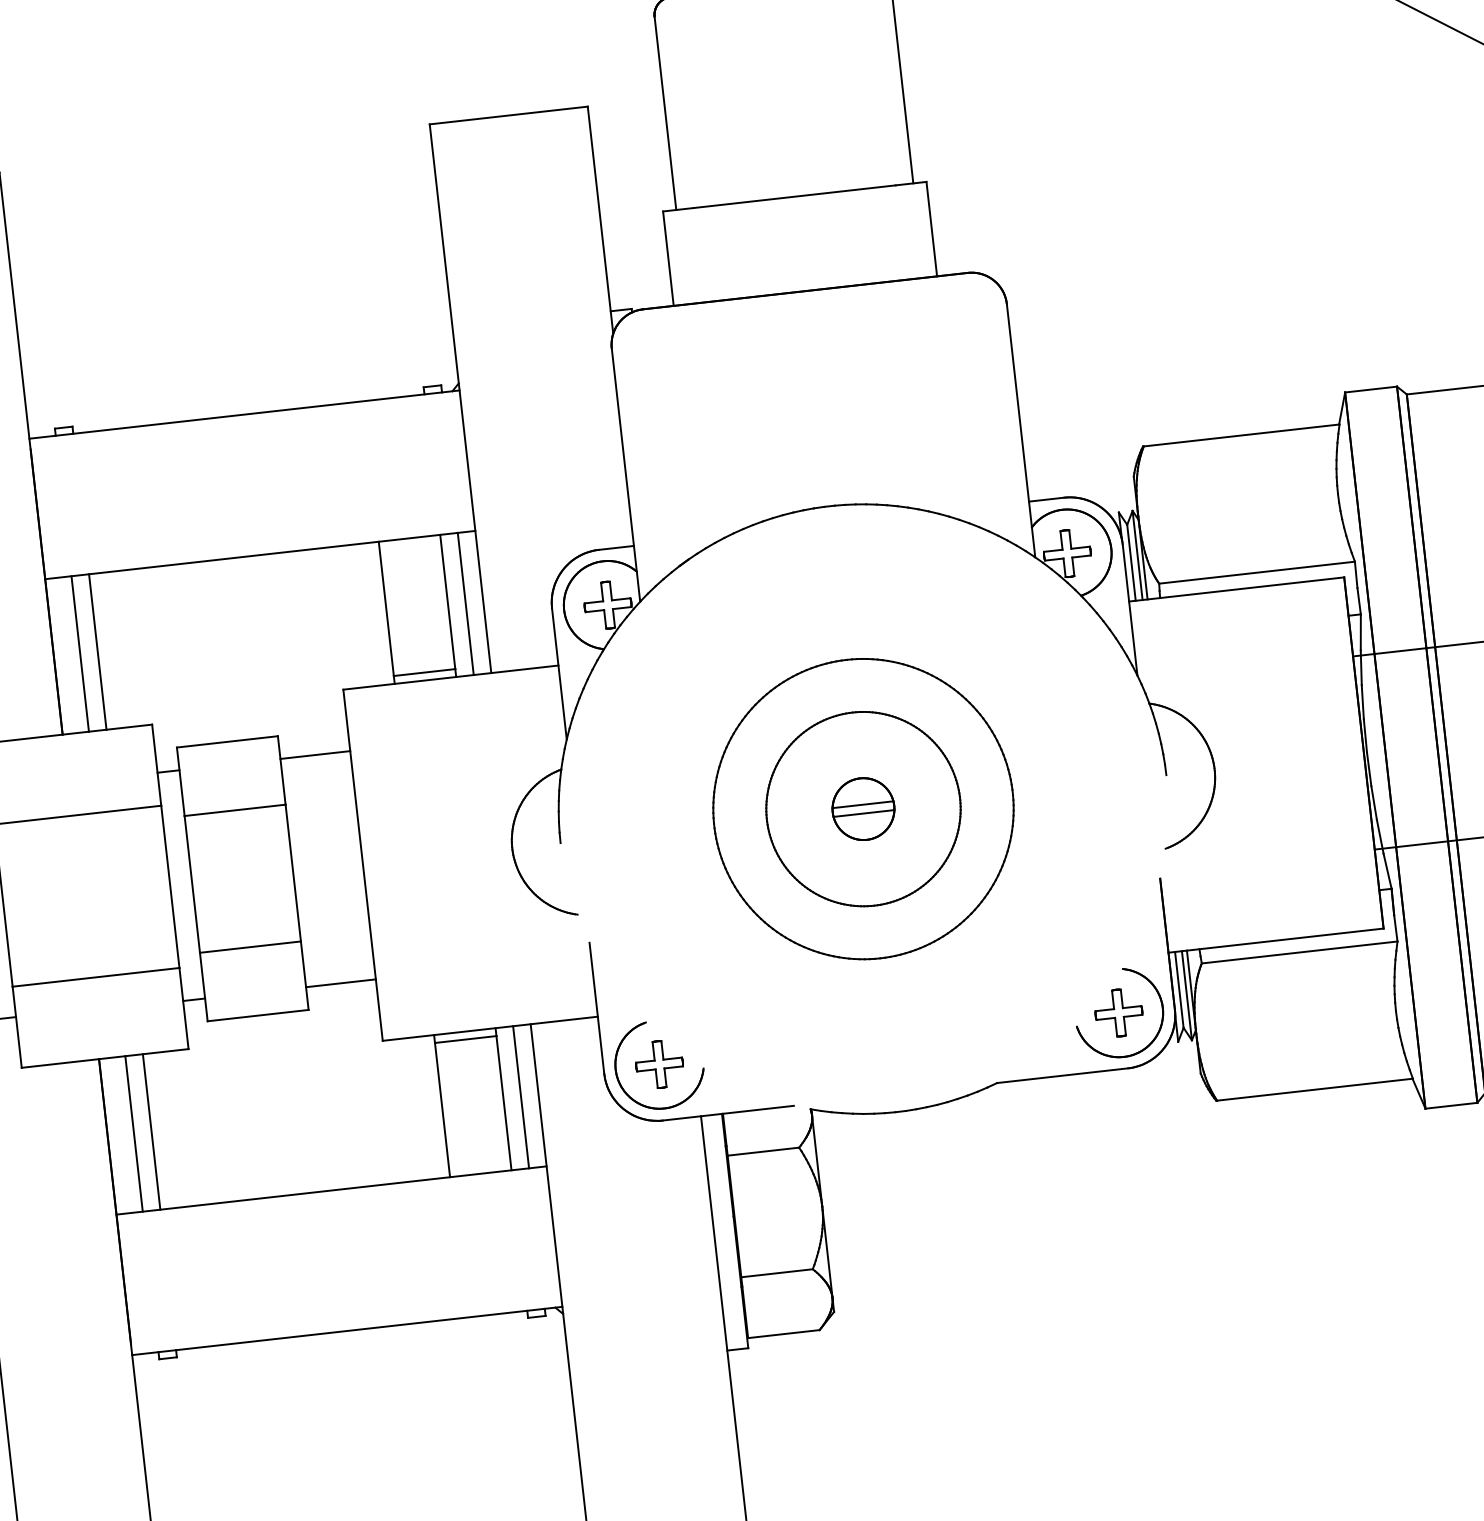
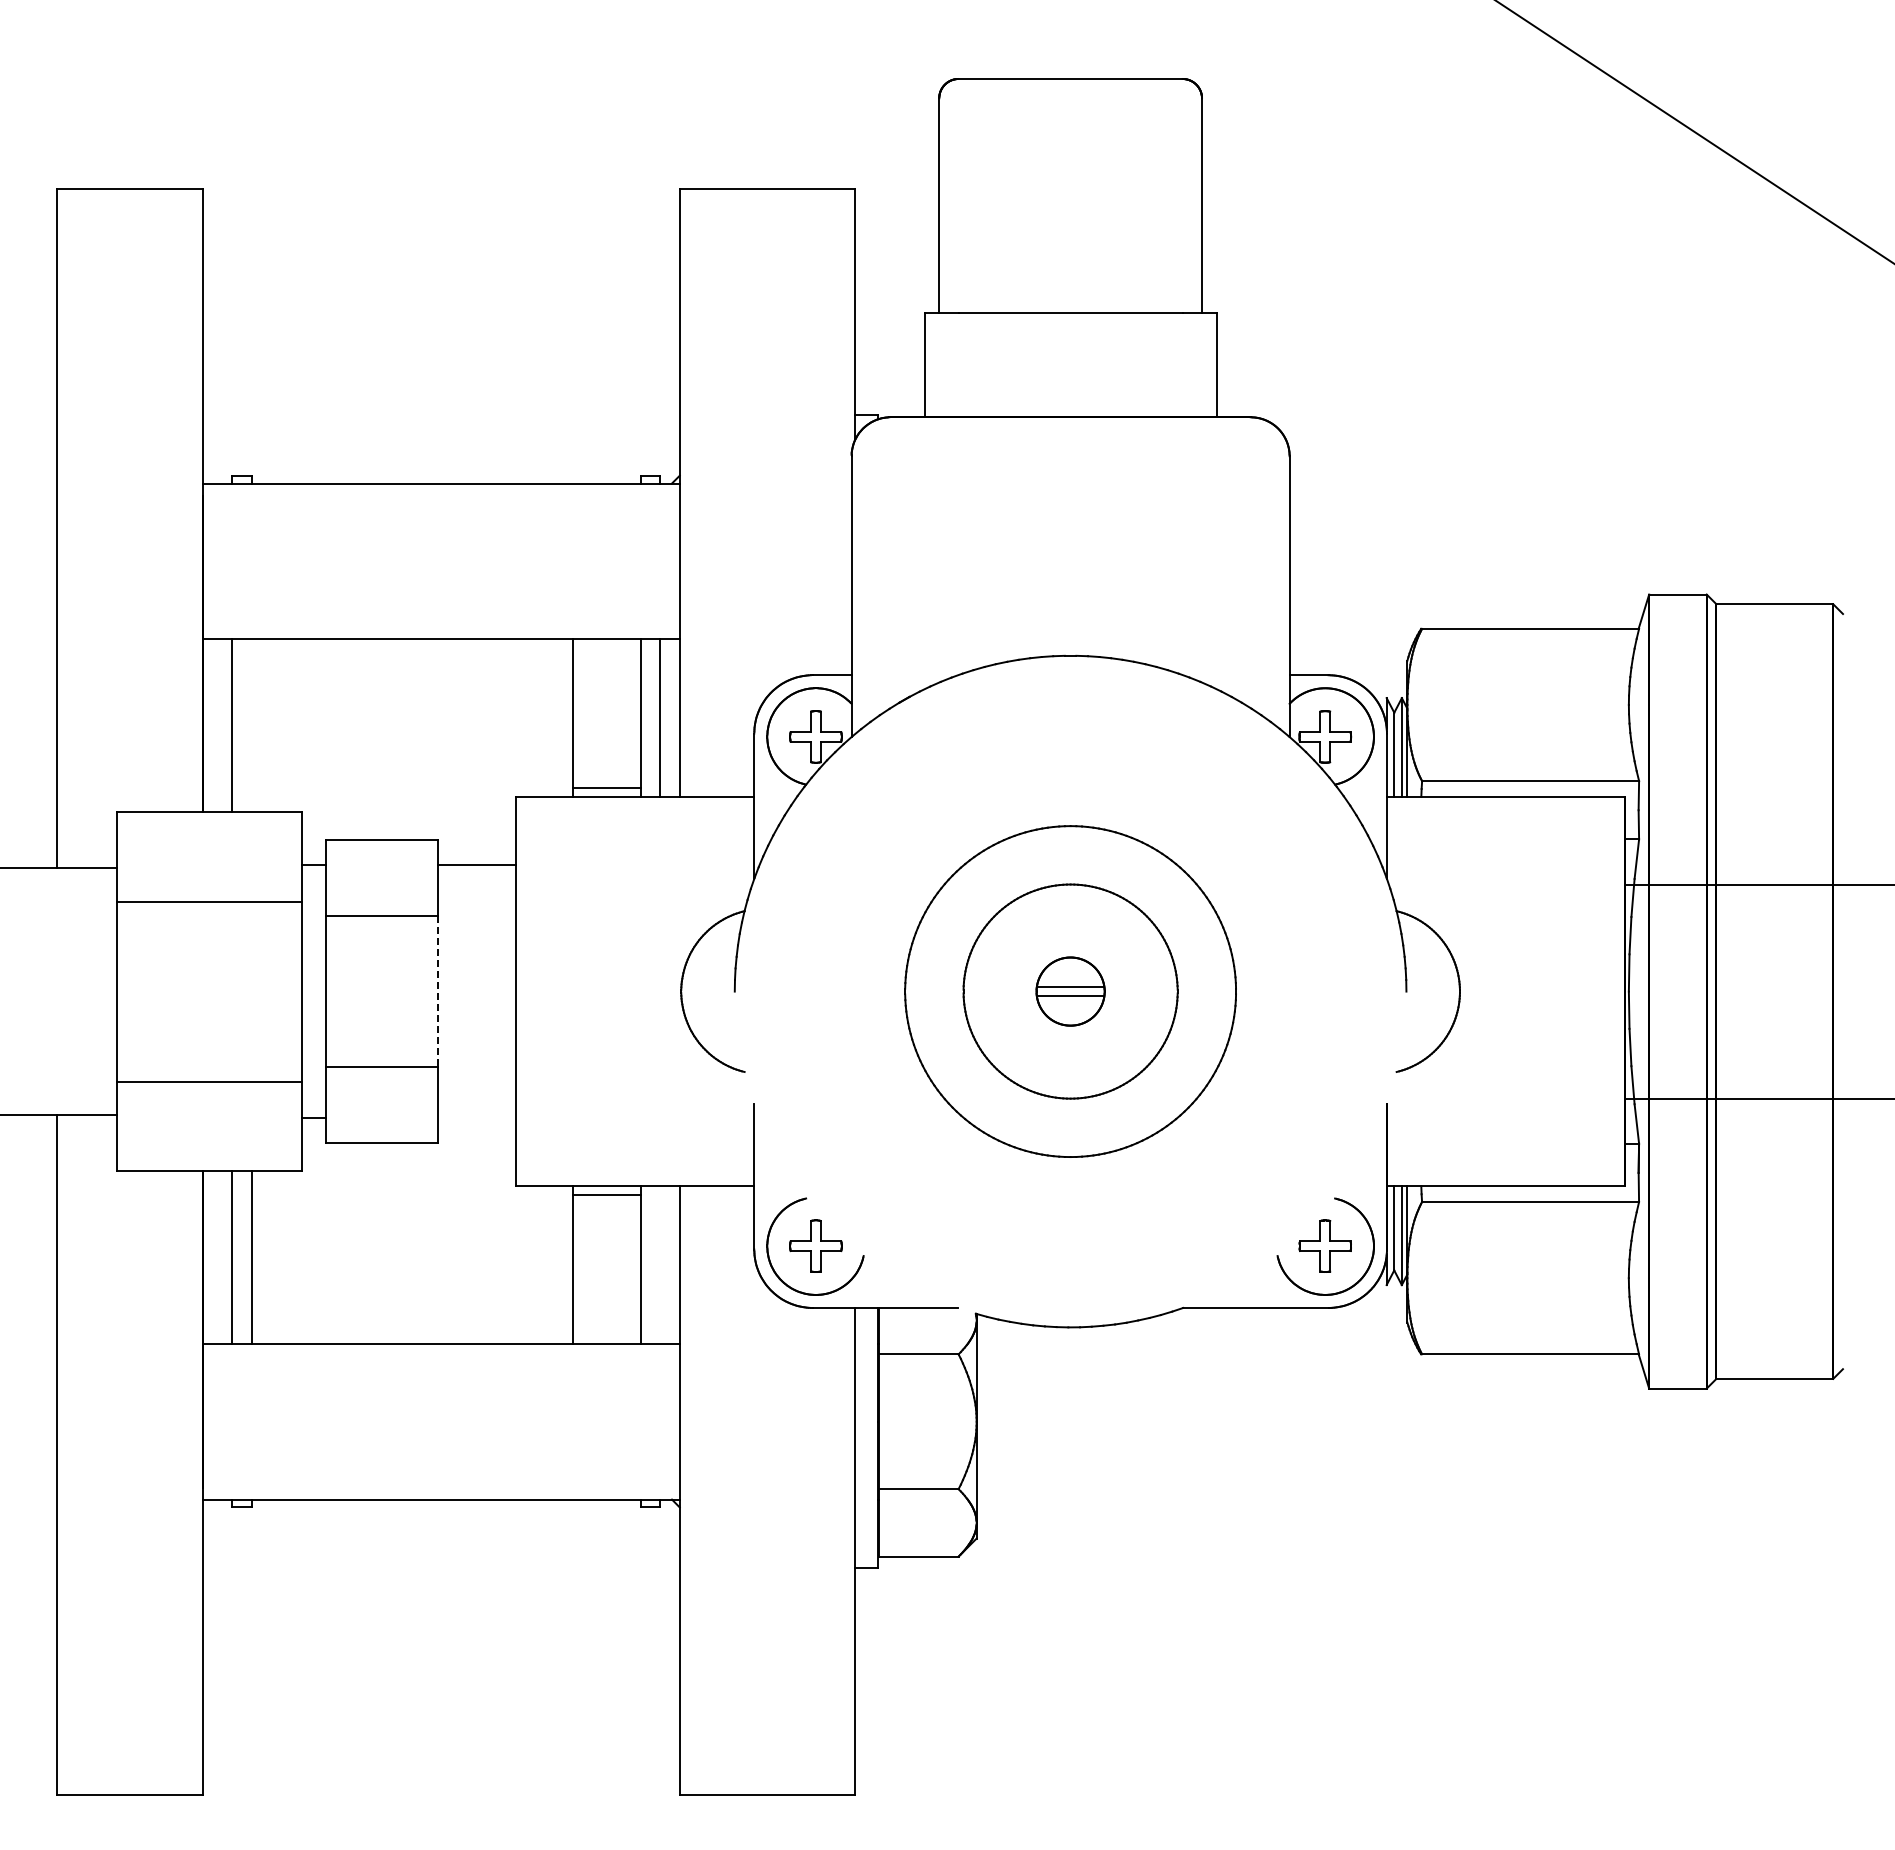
line: (97, 651) -> (251, 725), removed
line: (293, 872) -> (438, 991), solid -> dashed
line: (340, 983) -> (476, 1118), removed
line: (521, 1096) -> (660, 1264), removed

